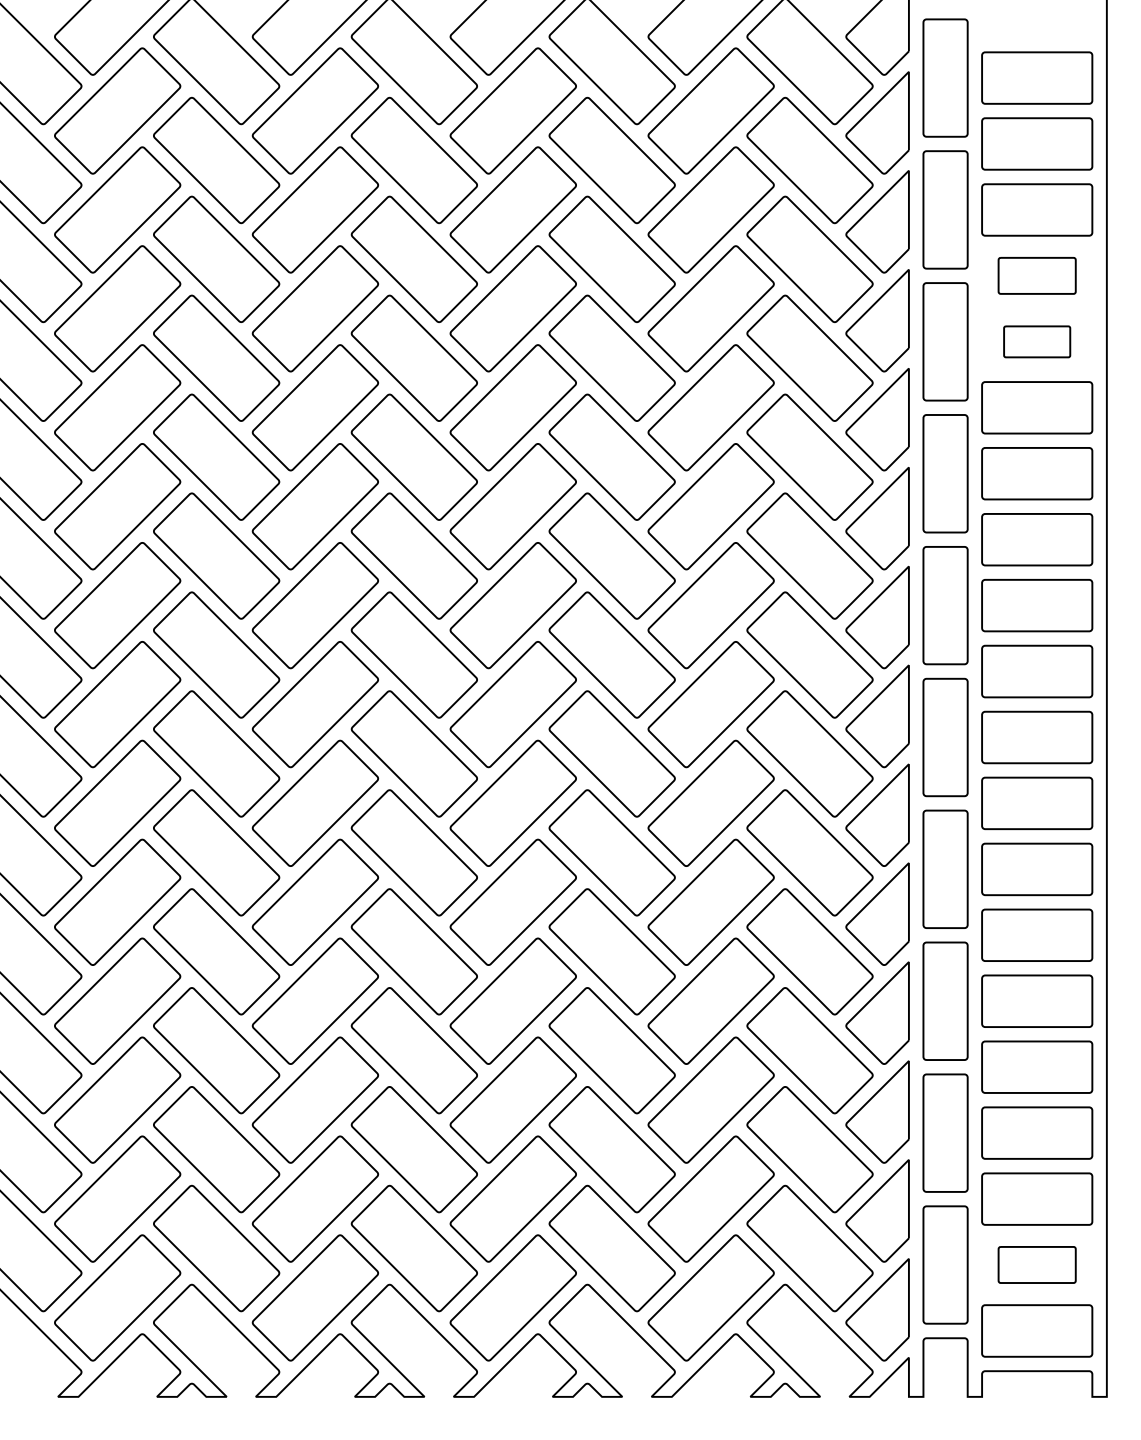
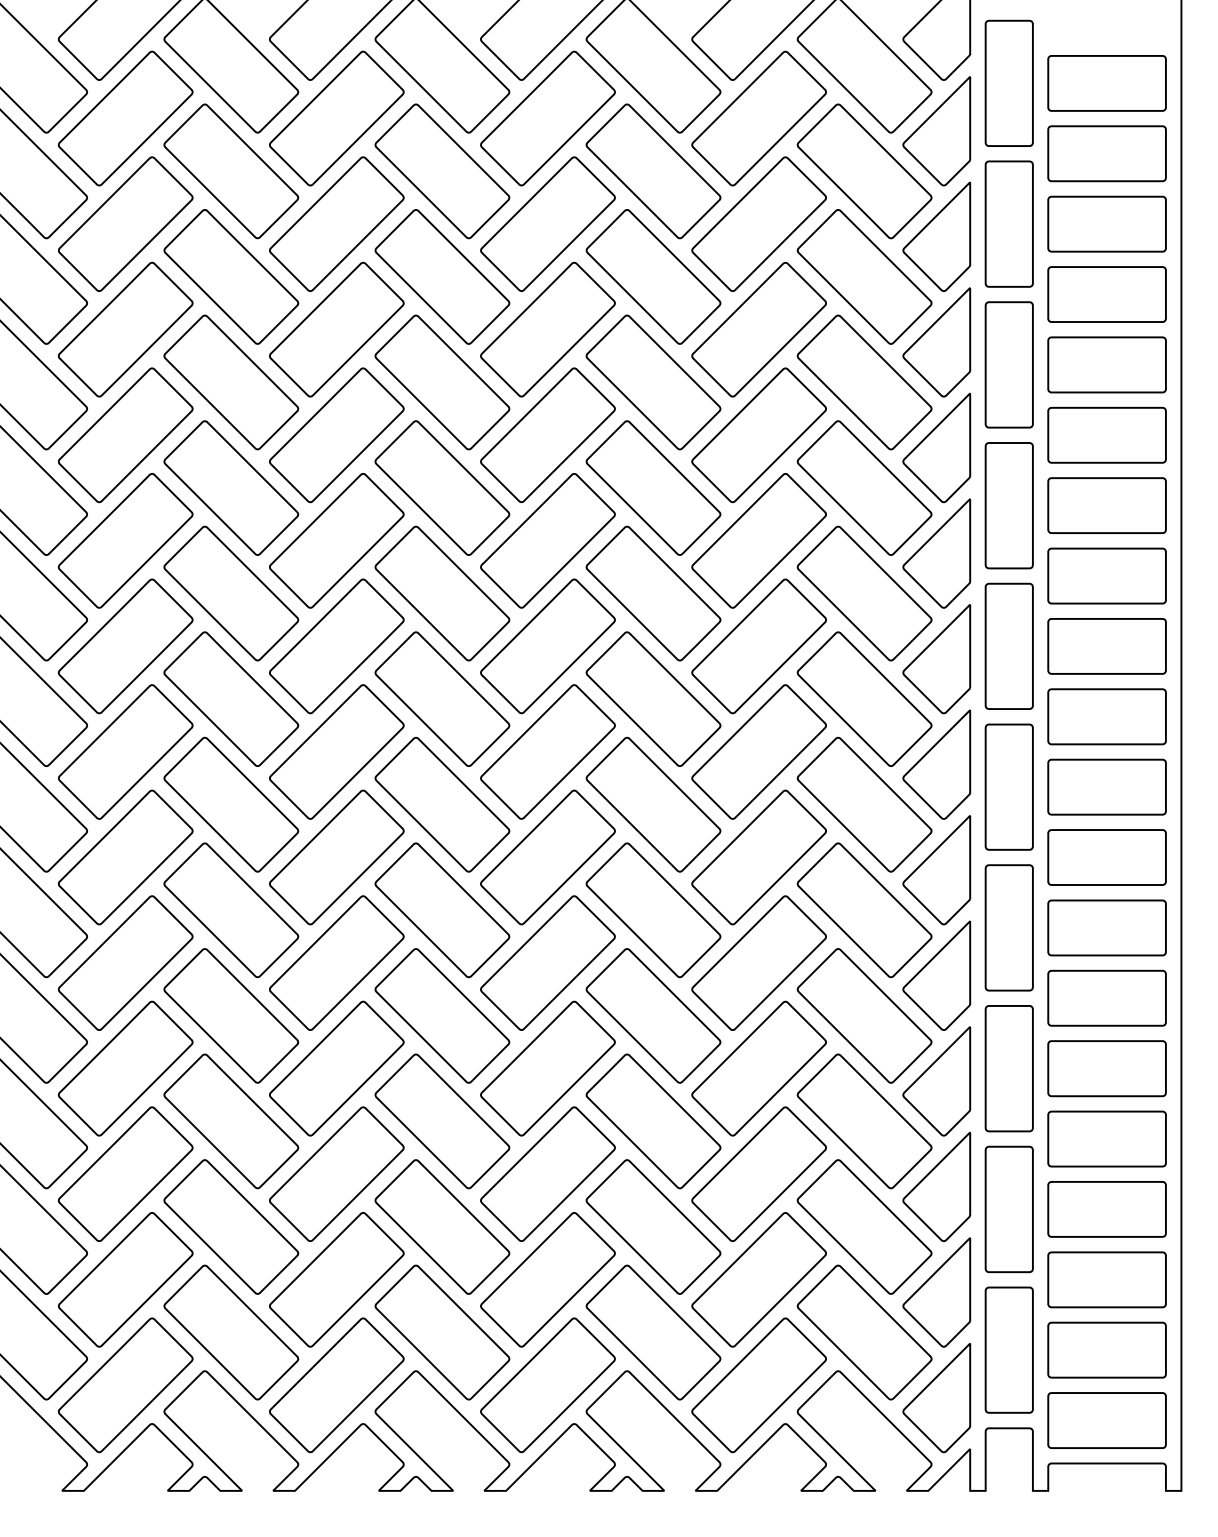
part: (1036, 275) -> (1106, 294), size x1.43
part: (1036, 341) -> (1106, 364), size x1.67
part: (1036, 1264) -> (1106, 1349), size x1.43

